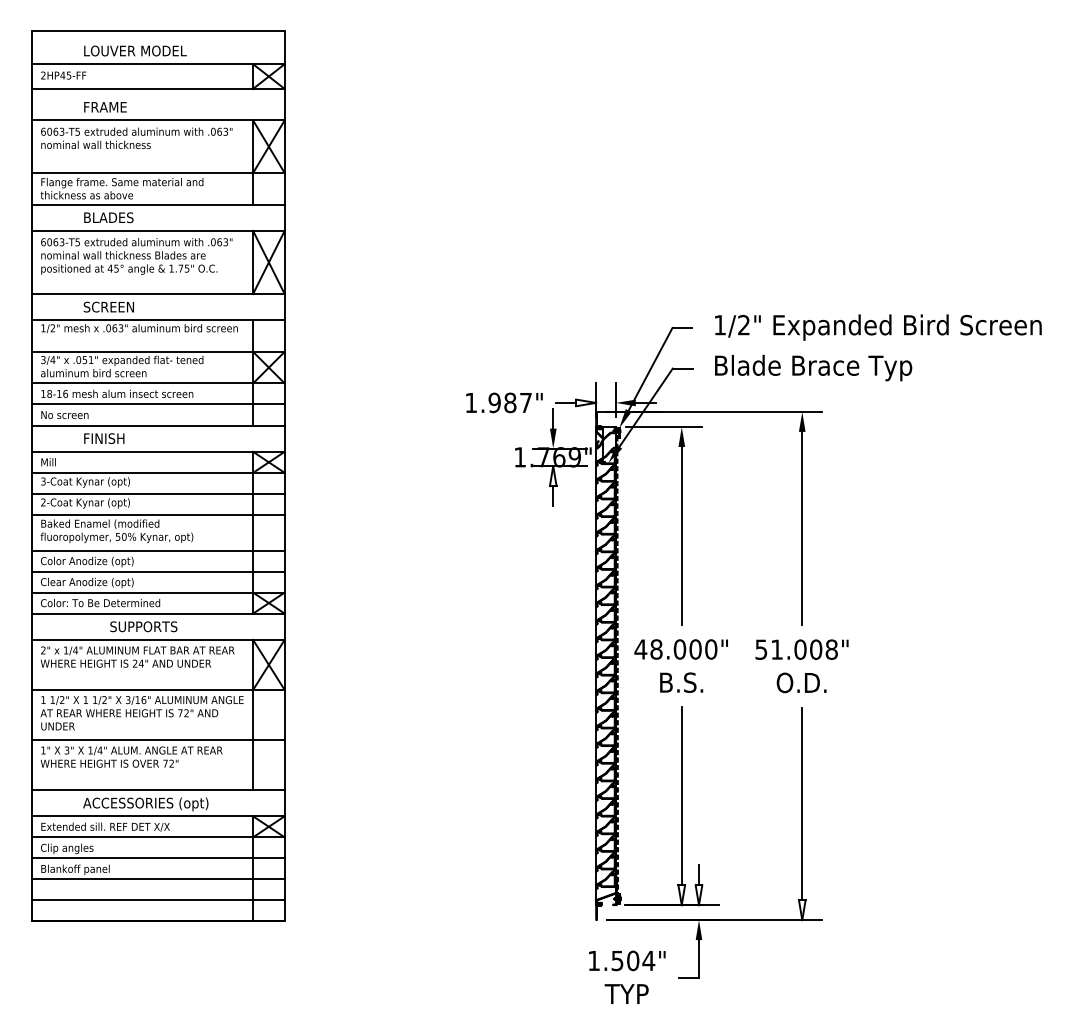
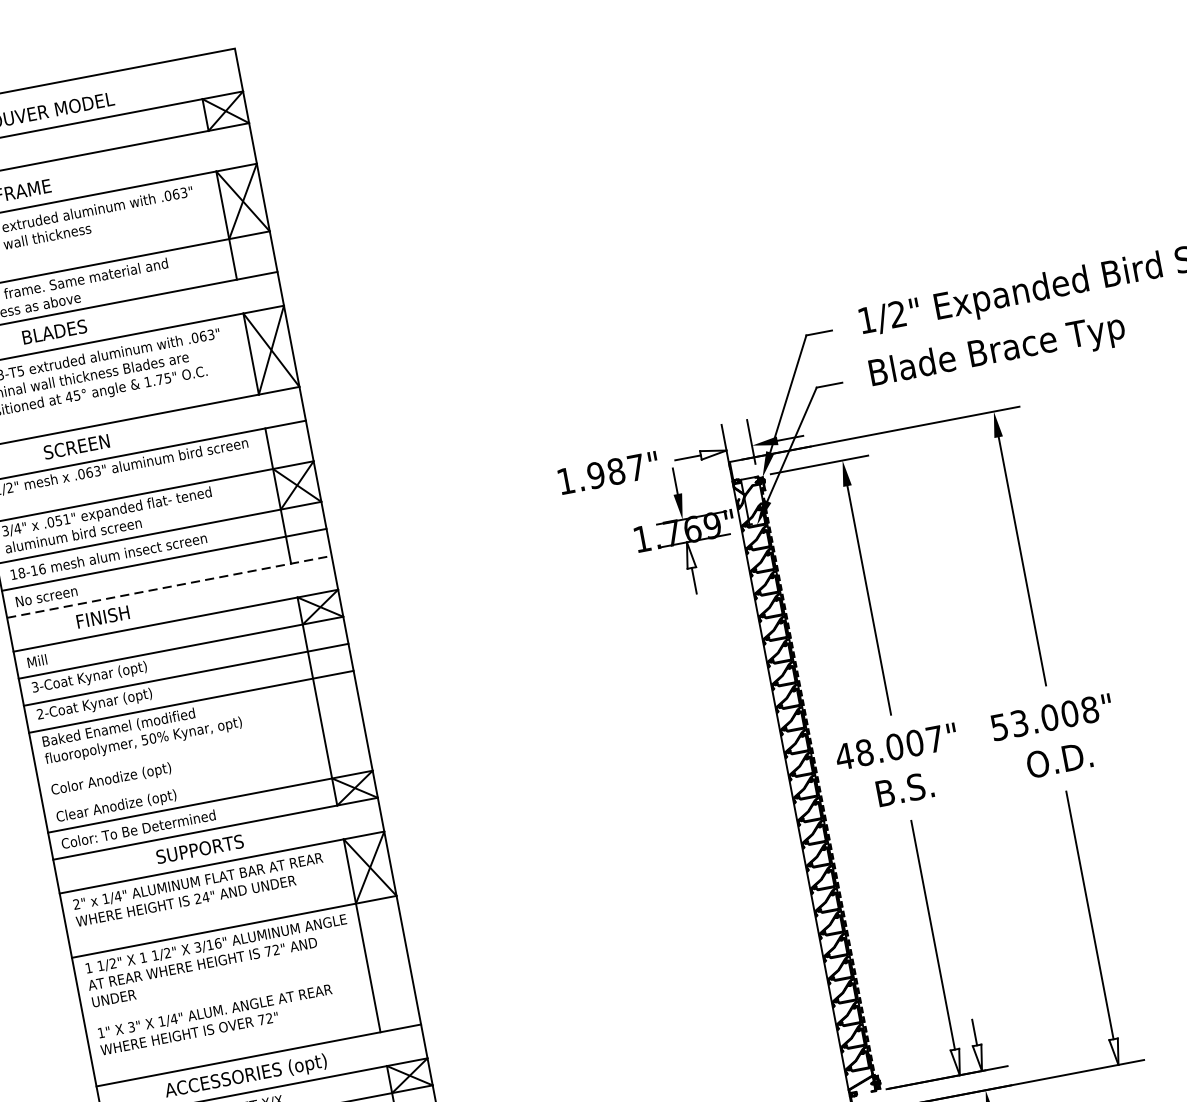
line: (158, 425) -> (169, 586), solid -> dashed
line: (158, 550) -> (200, 747), removed
line: (158, 571) -> (205, 774), removed
text: (711, 649) -> (935, 739), 48.000" -> 48.007"
text: (776, 649) -> (1018, 723), 51.008" -> 53.008"
line: (158, 739) -> (246, 990), removed

